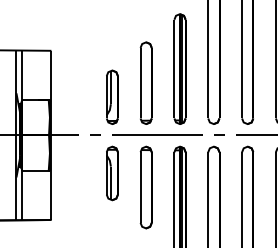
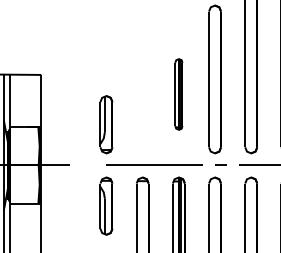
part: (179, 68) -> (178, 93), size x0.6
part: (145, 82) -> (141, 108), removed
curve: (95, 134) -> (88, 164), removed

